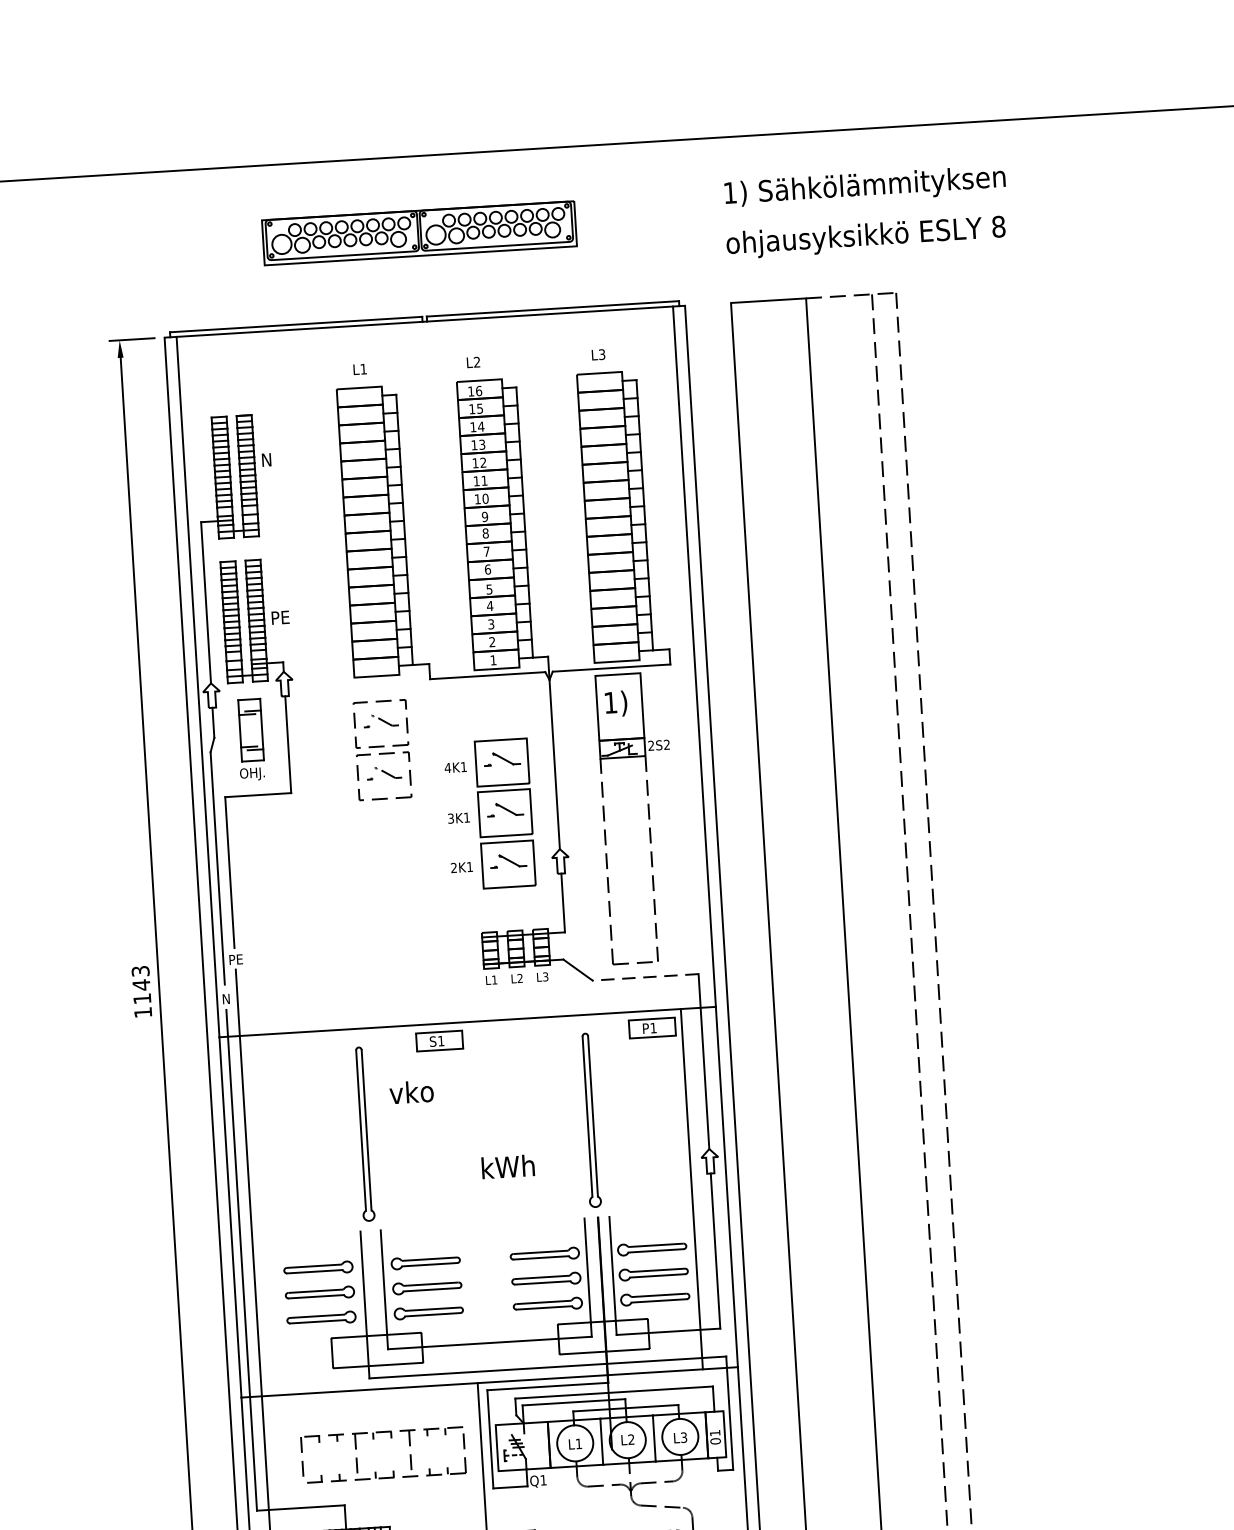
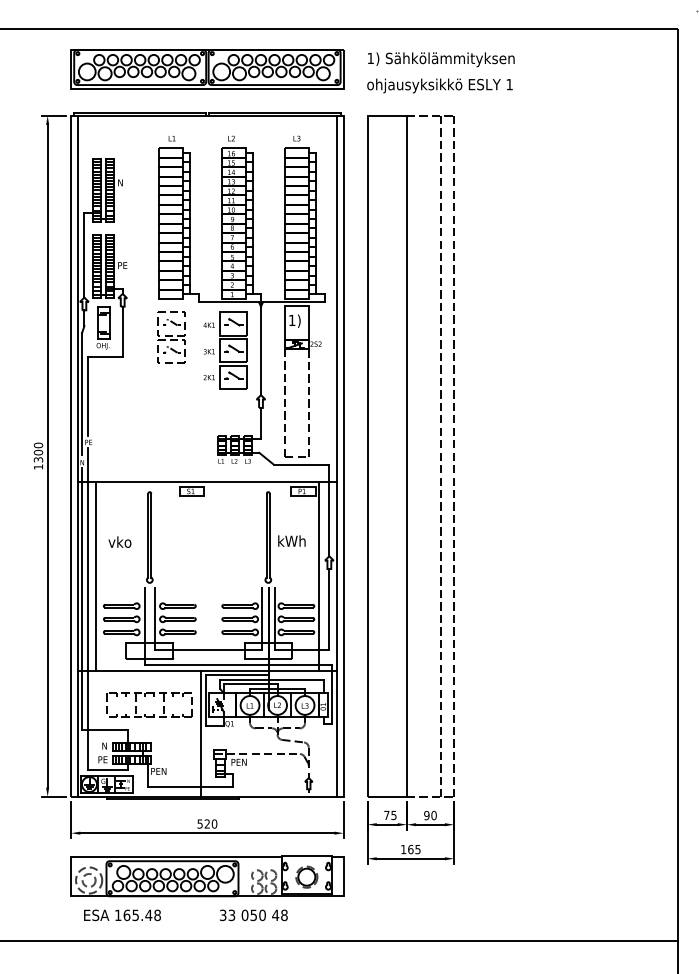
text: (998, 226) -> (509, 84), 8 -> 1
part: (419, 233) -> (207, 69), size x1.67
part: (489, 813) -> (225, 350), moved
line: (645, 976) -> (301, 464), dashed -> solid
text: (141, 984) -> (38, 452), 1143 -> 1300
text: (410, 1091) -> (119, 541), moved
text: (507, 1165) -> (291, 540), moved
line: (264, 1215) -> (95, 576), added

